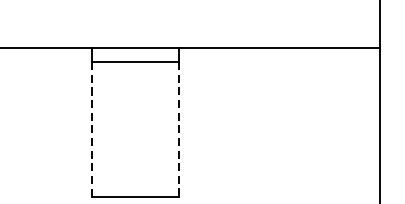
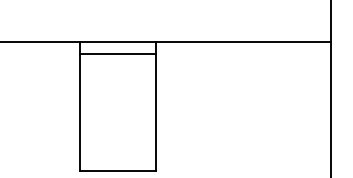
line: (91, 128) -> (79, 112), dashed -> solid
line: (178, 128) -> (155, 112), dashed -> solid

